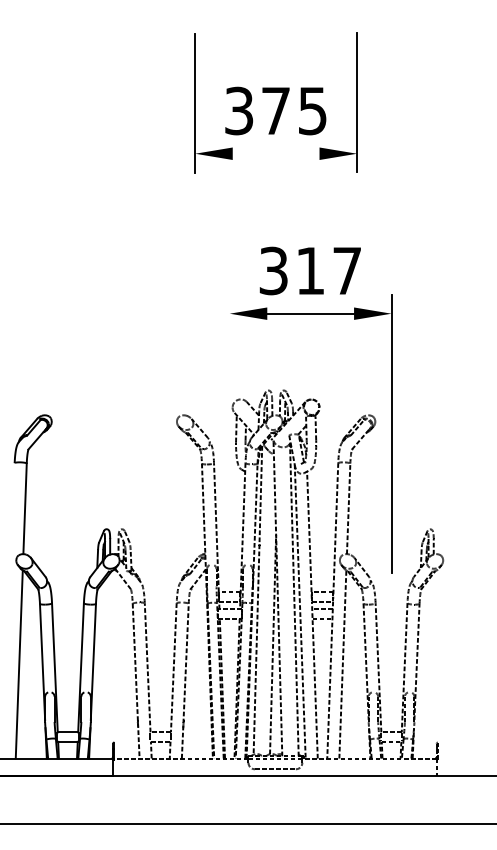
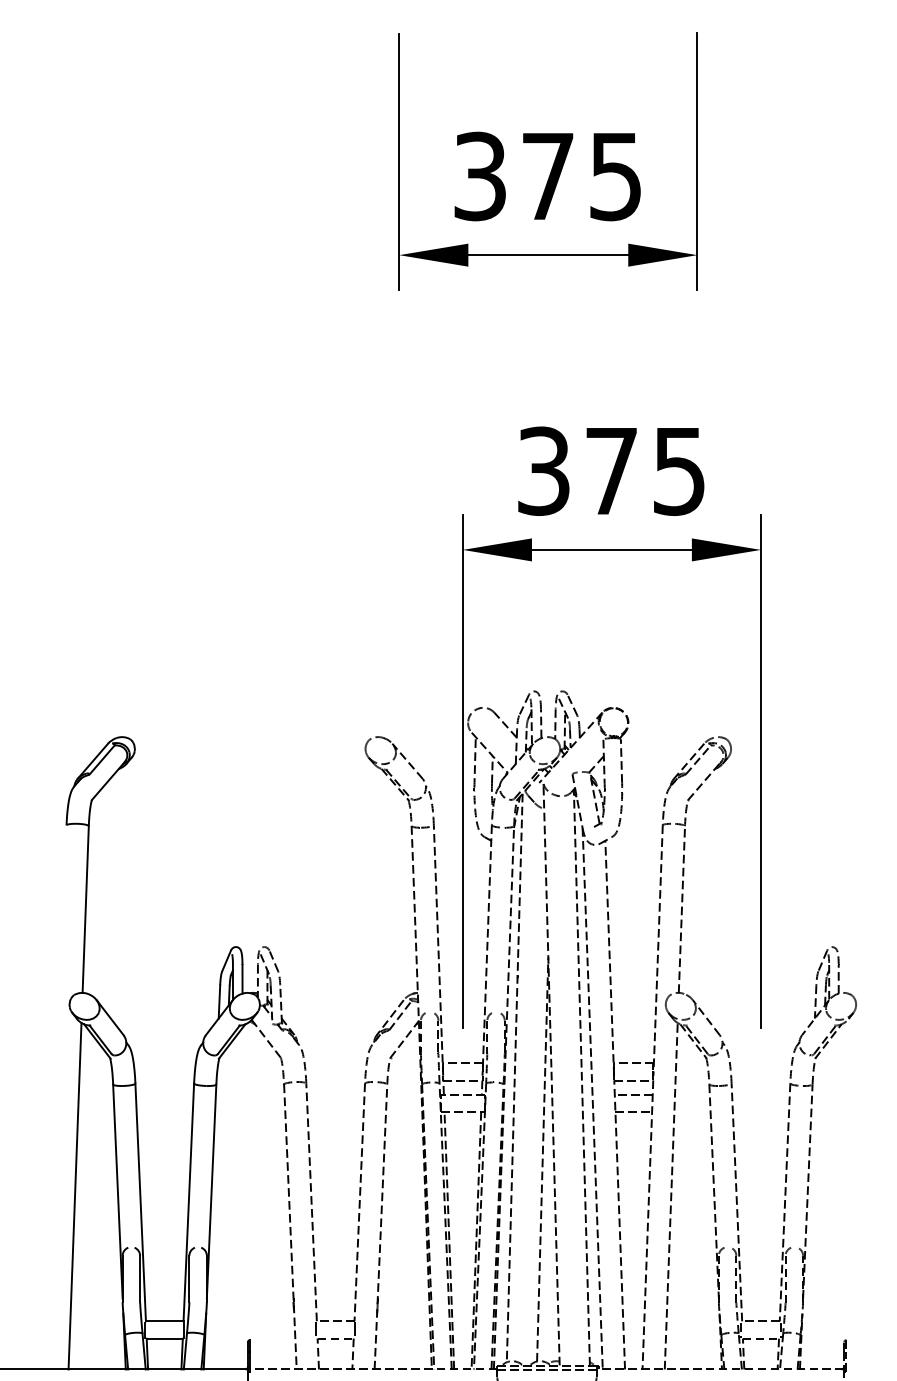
line: (275, 153) -> (547, 254), added
text: (328, 271) -> (644, 472), 317 -> 375
line: (229, 433) -> (462, 770), added

